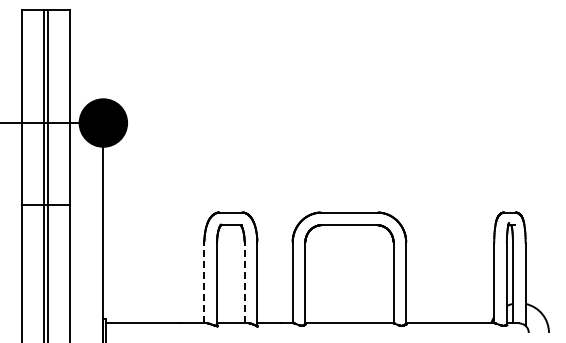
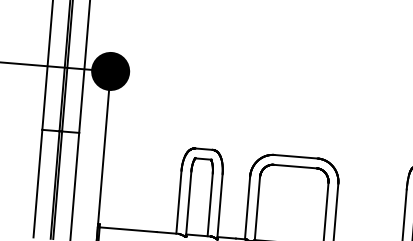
line: (204, 282) -> (179, 201), dashed -> solid
line: (244, 282) -> (210, 204), dashed -> solid

